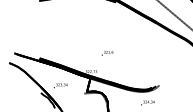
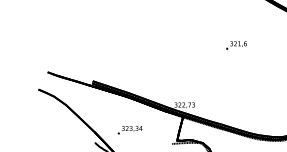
text: (107, 53) -> (236, 45), moved

